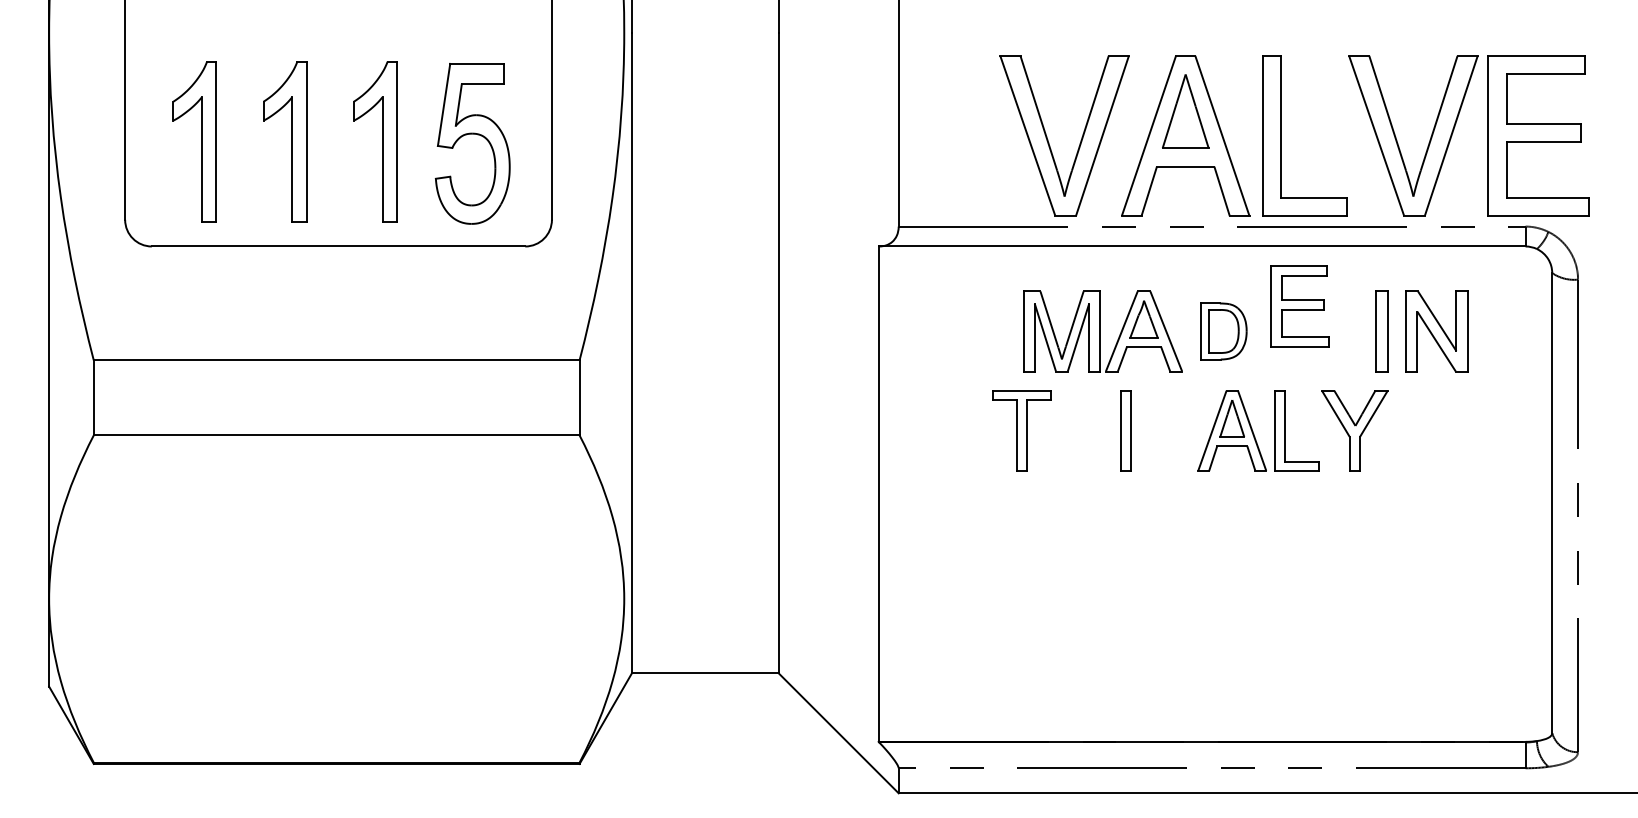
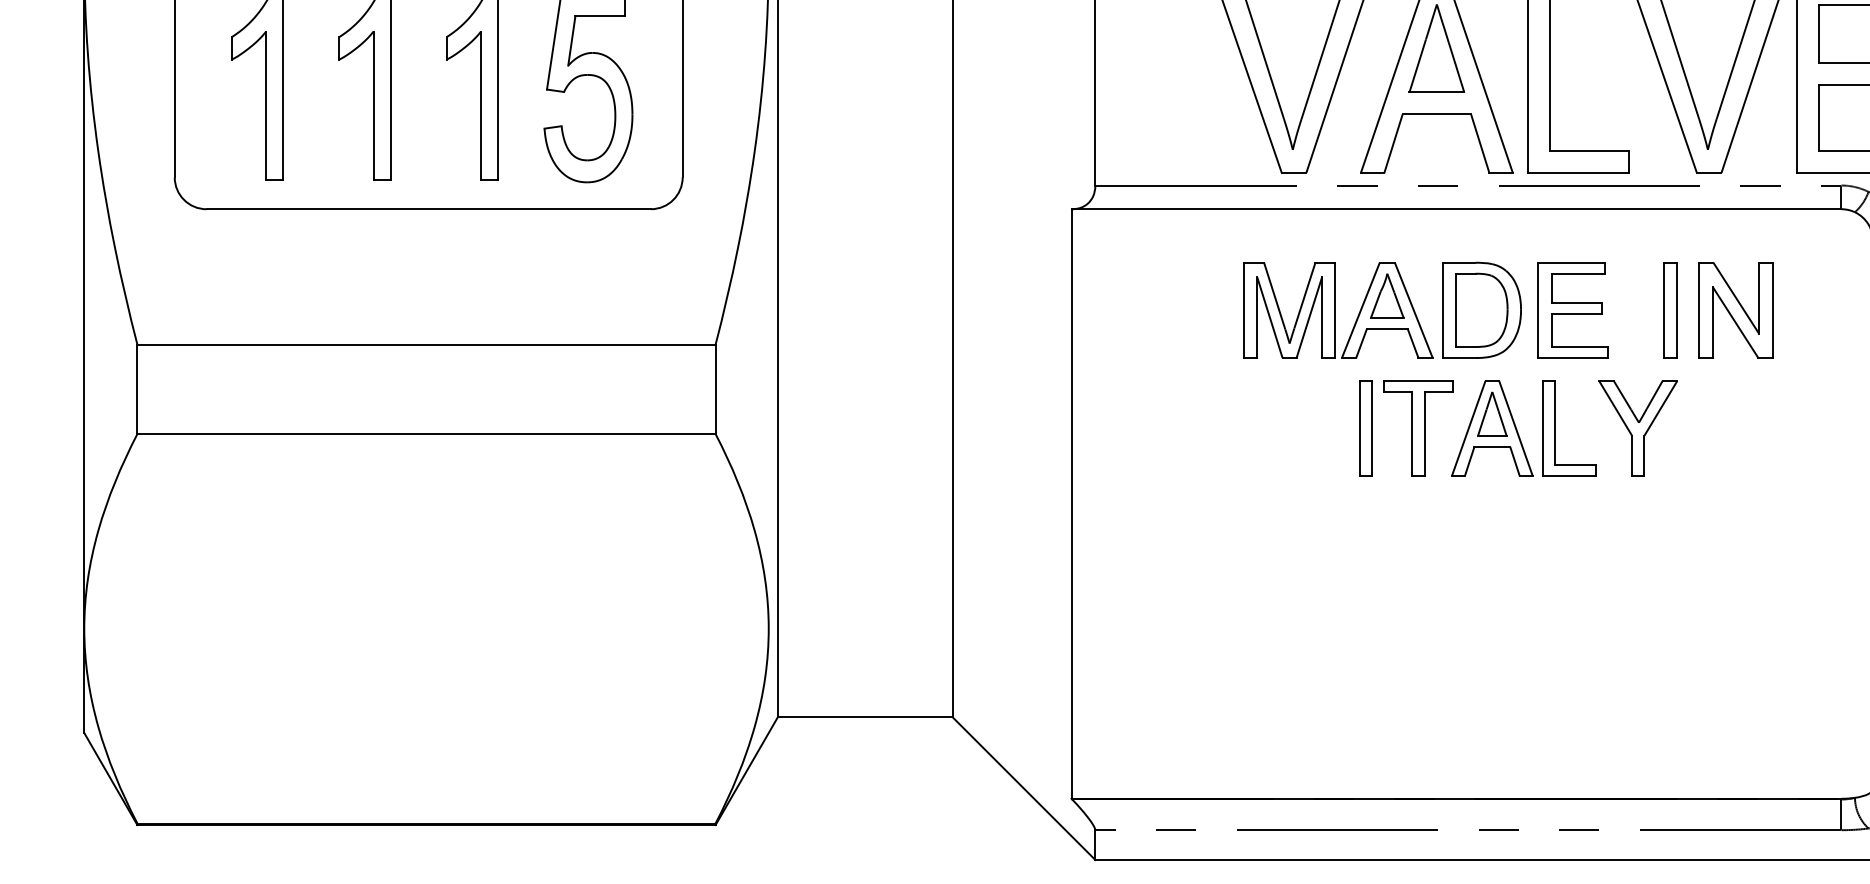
part: (1299, 306) -> (1572, 310), moved
part: (1223, 331) -> (1481, 310), size x1.43
part: (1021, 430) -> (1417, 428), moved

